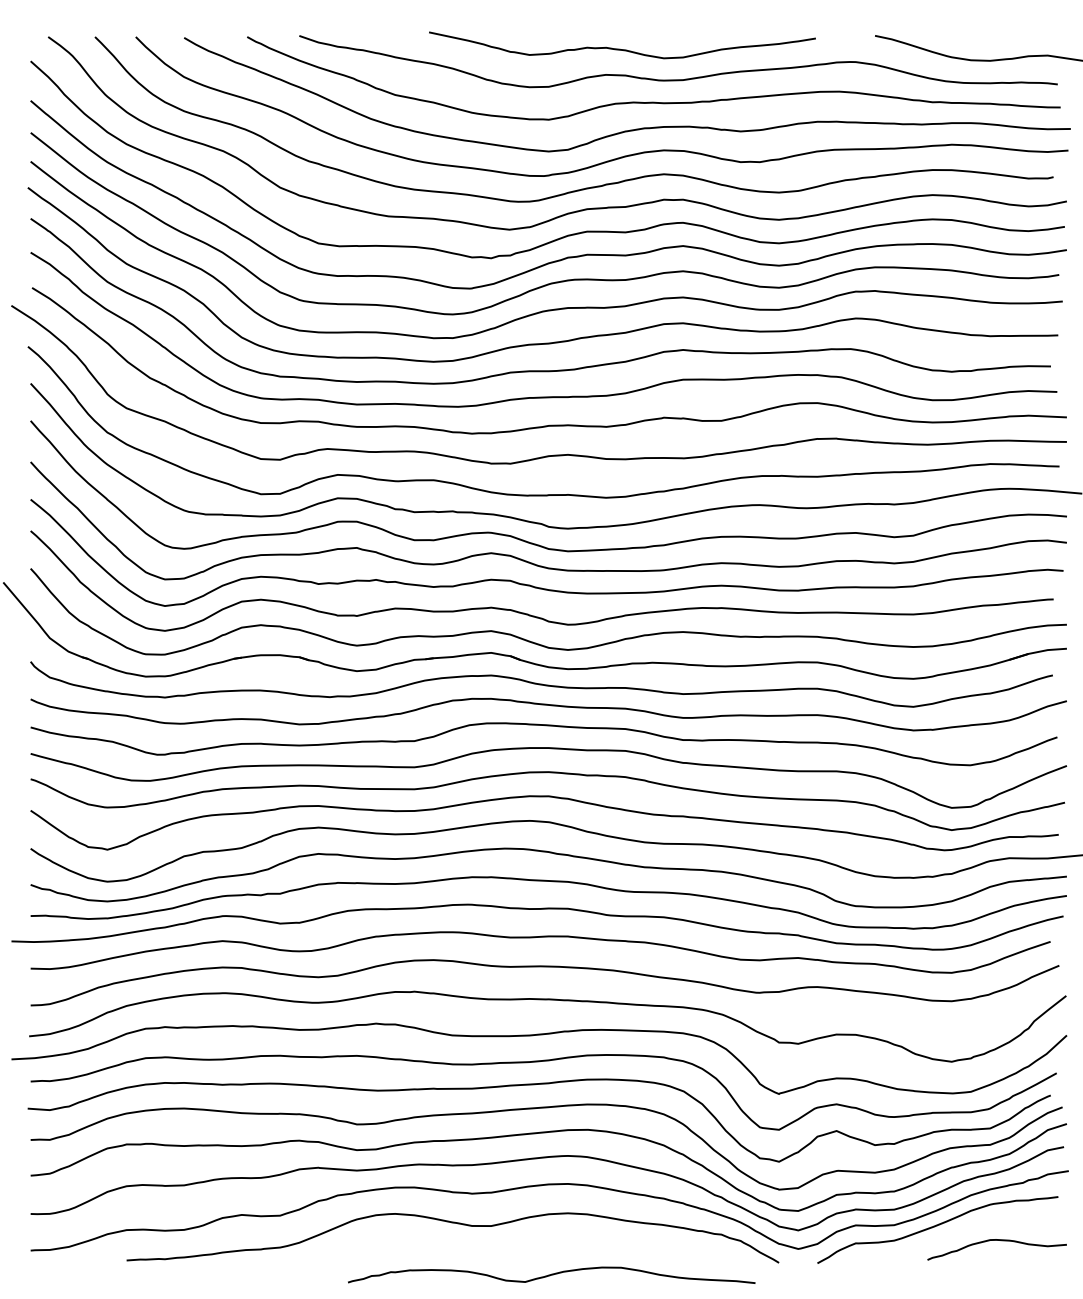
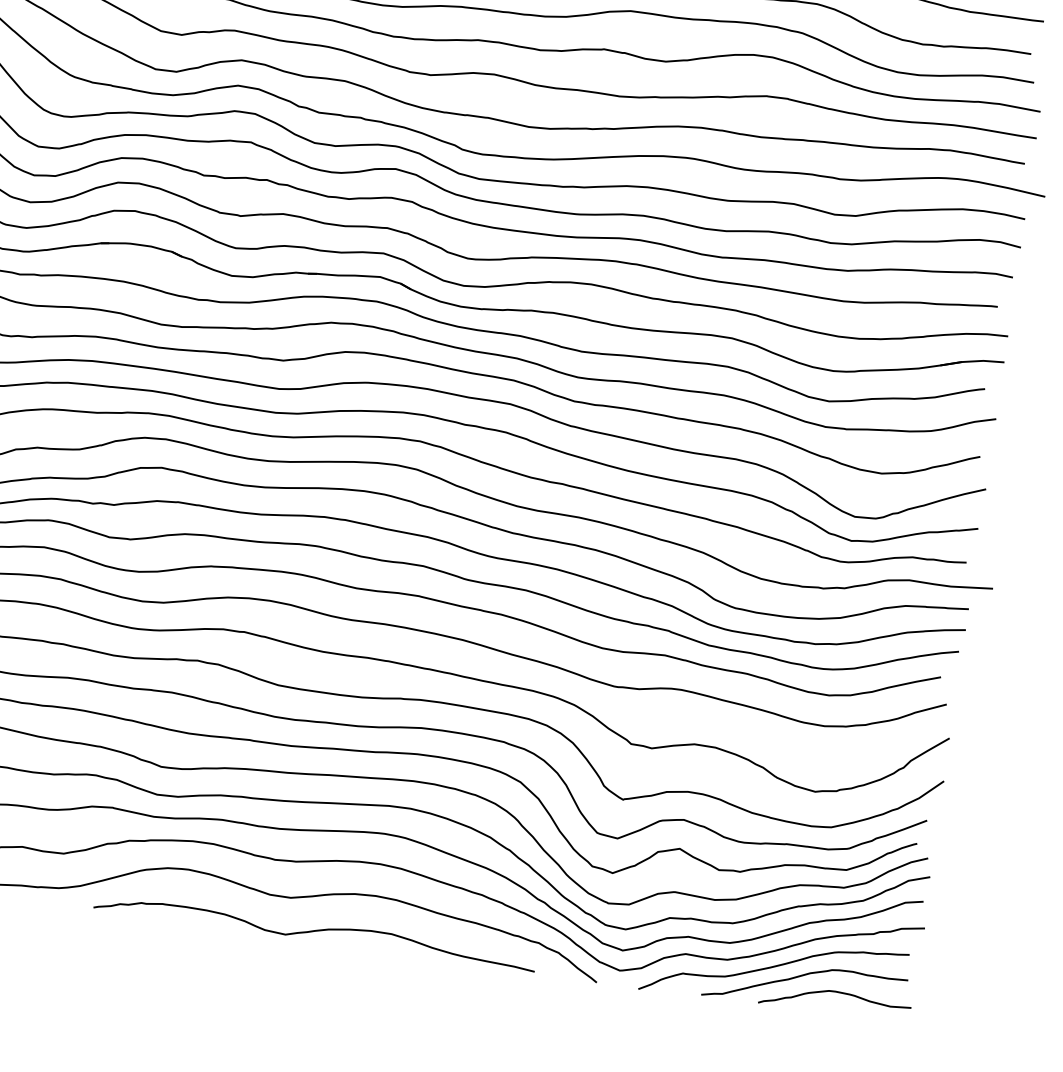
curve: (962, 1231) -> (800, 977), added
curve: (551, 1274) -> (315, 930), moved

